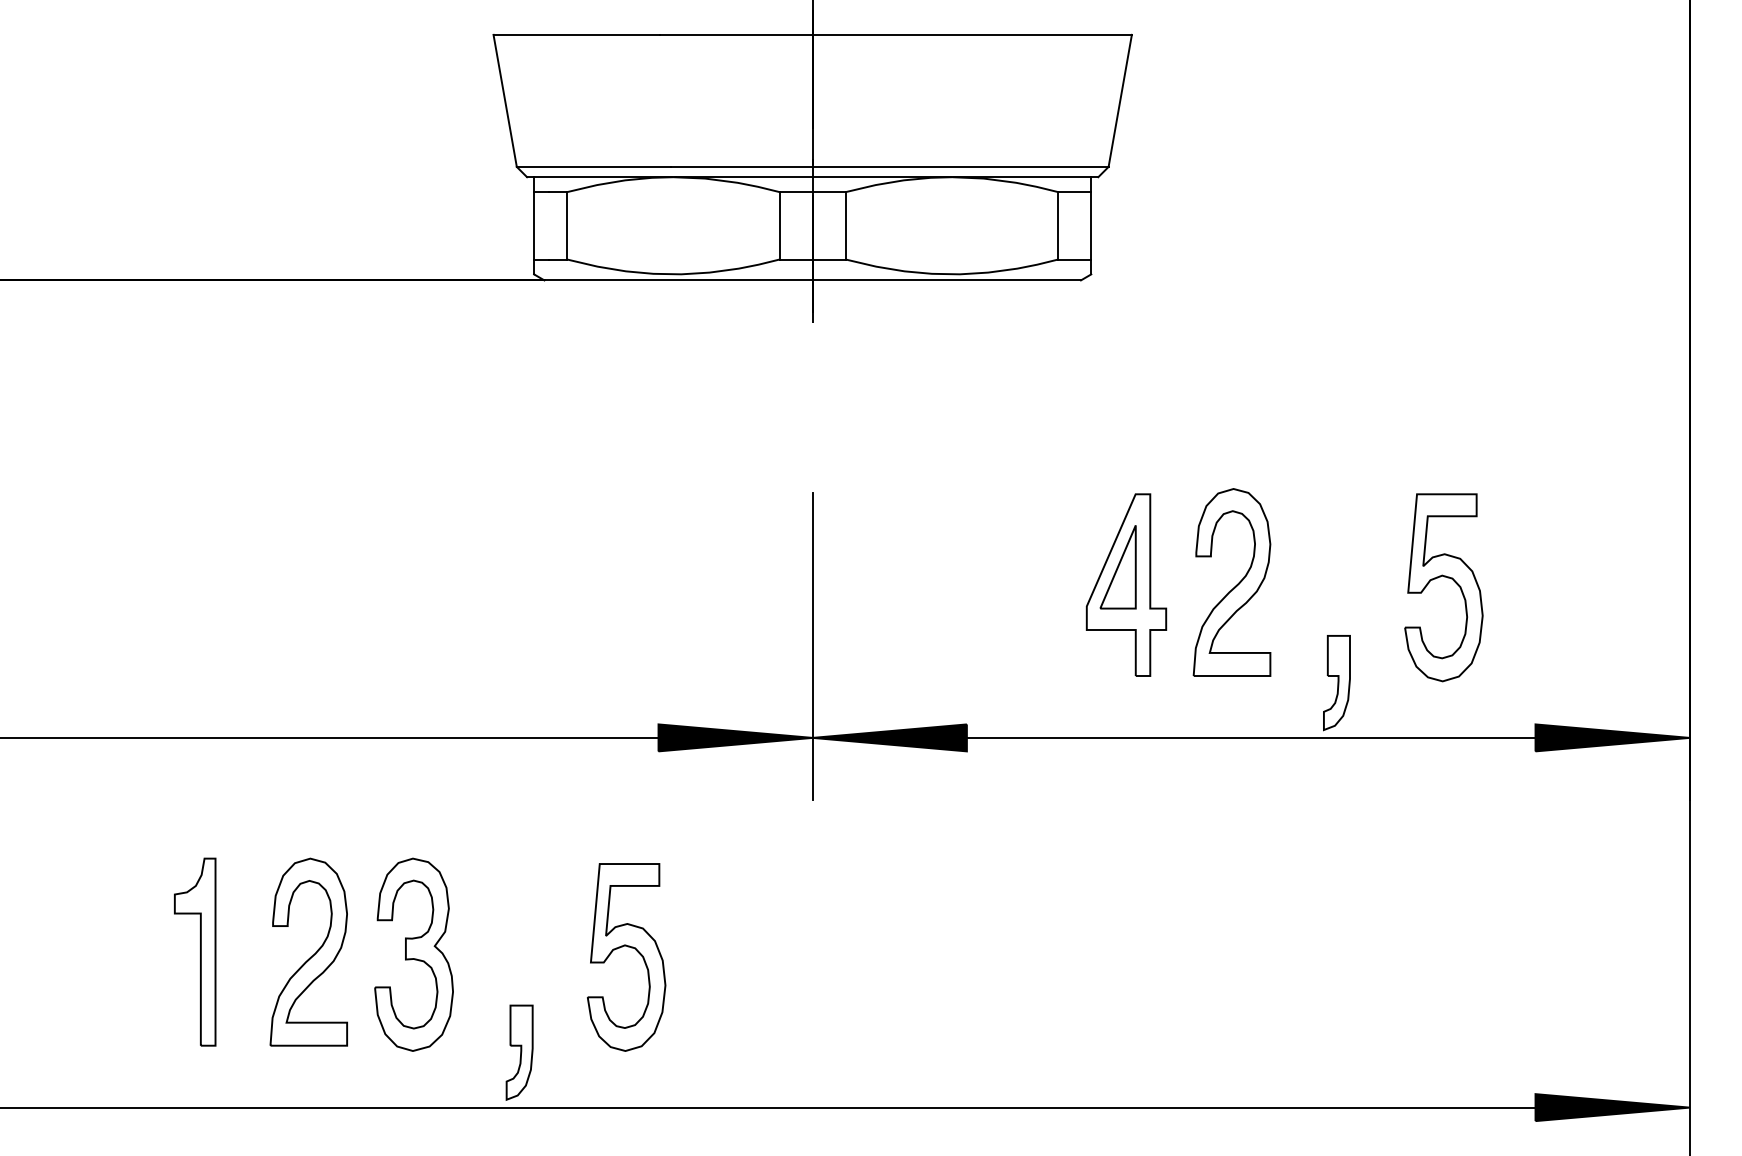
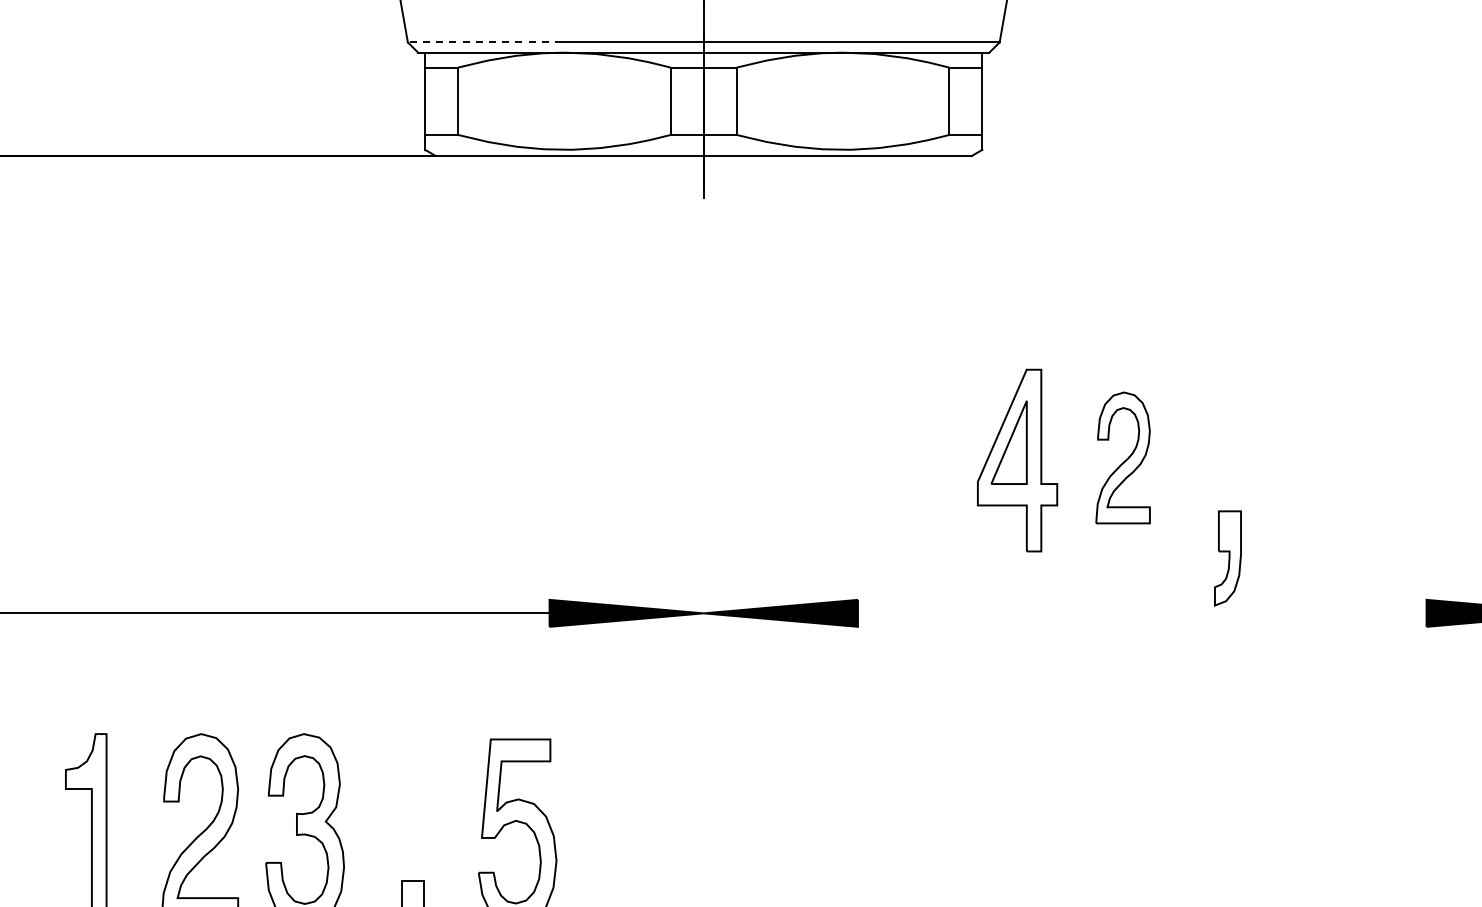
line: (593, 166) -> (484, 41), solid -> dashed
part: (1447, 578) -> (1338, 453), removed
part: (1231, 582) -> (1122, 457), size x0.7
line: (812, 646) -> (703, 521), removed
line: (1250, 737) -> (1141, 612), removed

